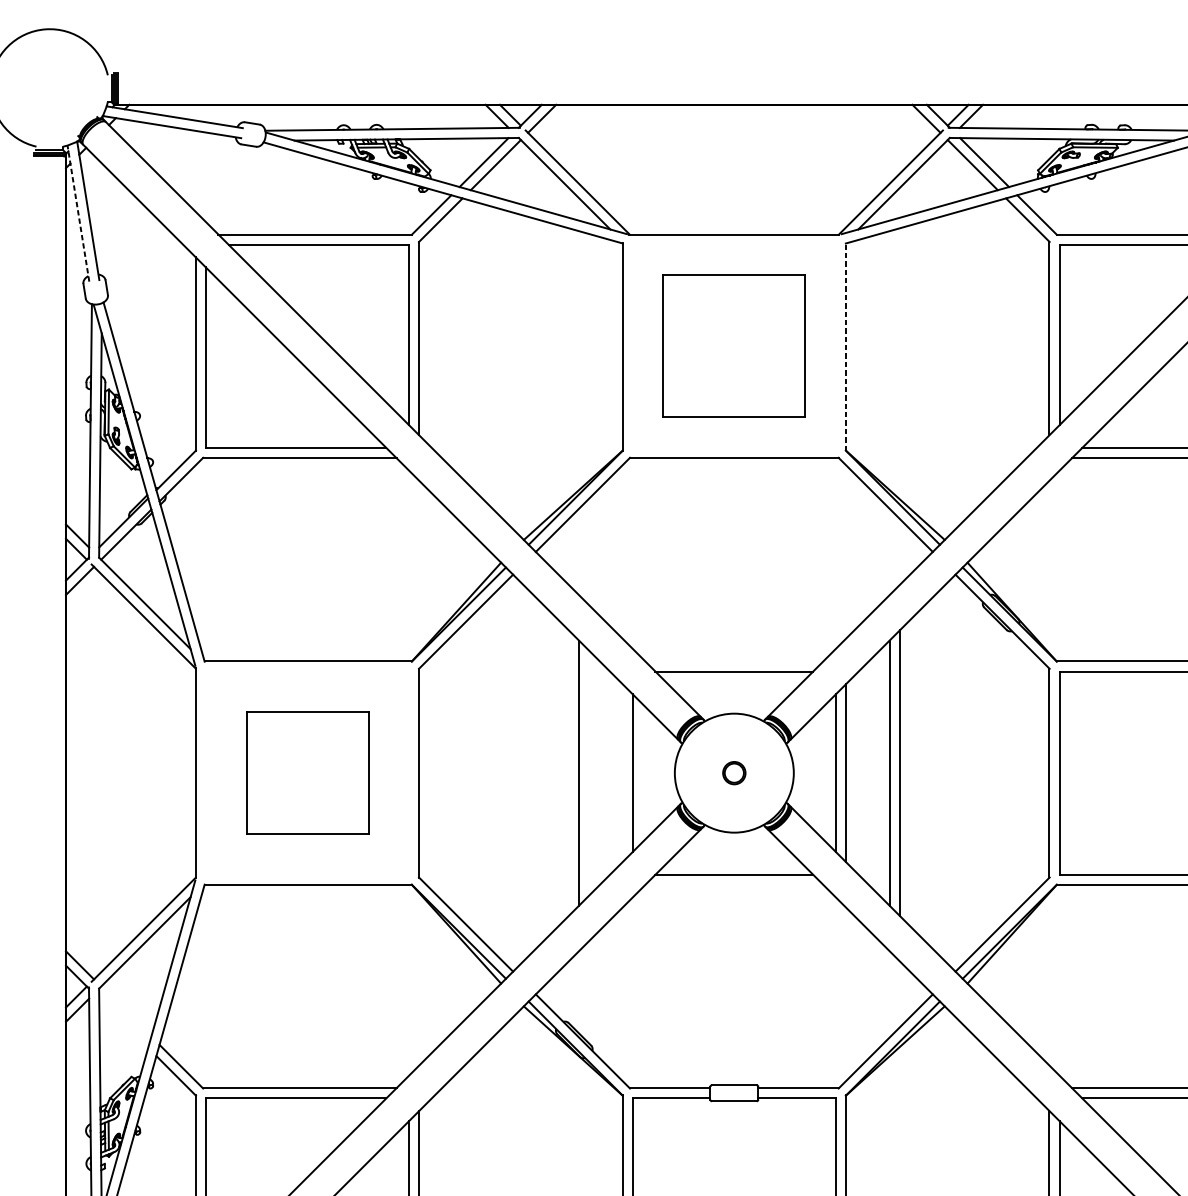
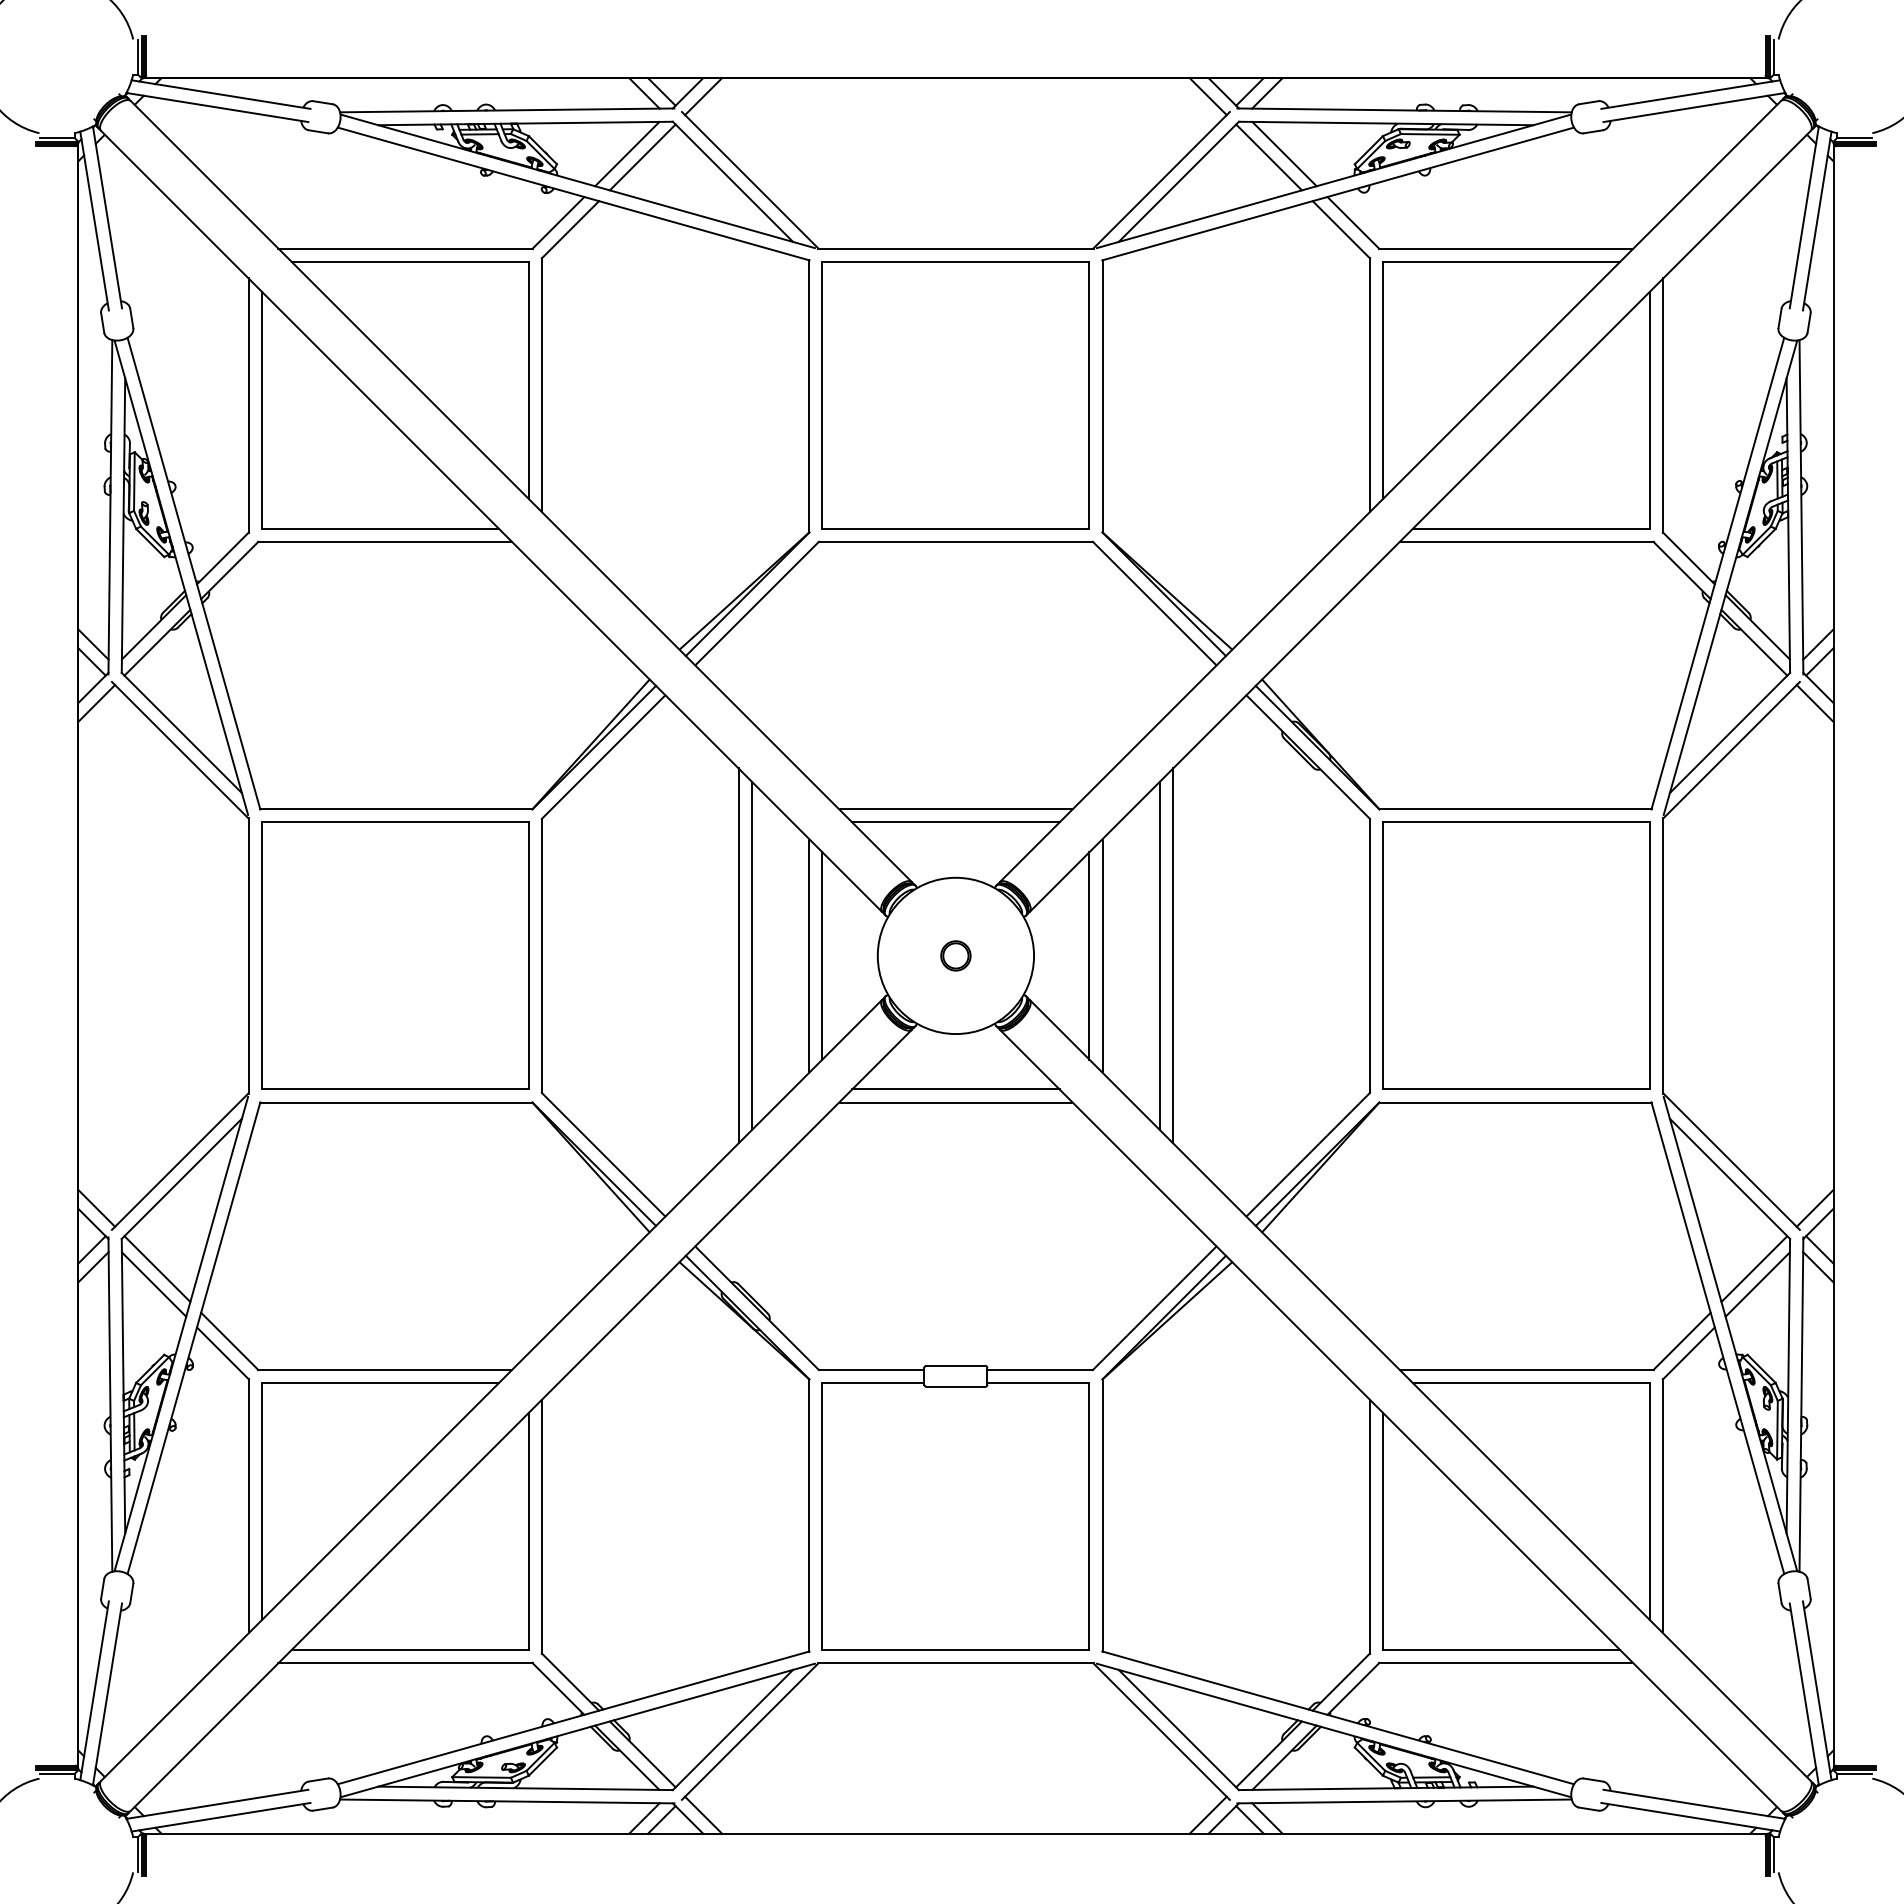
line: (78, 213) -> (94, 221), dashed -> solid
part: (734, 346) -> (955, 395), size x1.43
line: (845, 347) -> (1102, 396), dashed -> solid
line: (734, 661) -> (955, 809), added
part: (307, 772) -> (395, 955), size x1.67
line: (568, 772) -> (738, 955), added
line: (622, 772) -> (809, 955), added
line: (734, 884) -> (955, 1102), added
line: (126, 1011) -> (157, 1268), added
line: (123, 1023) -> (153, 1284), added

